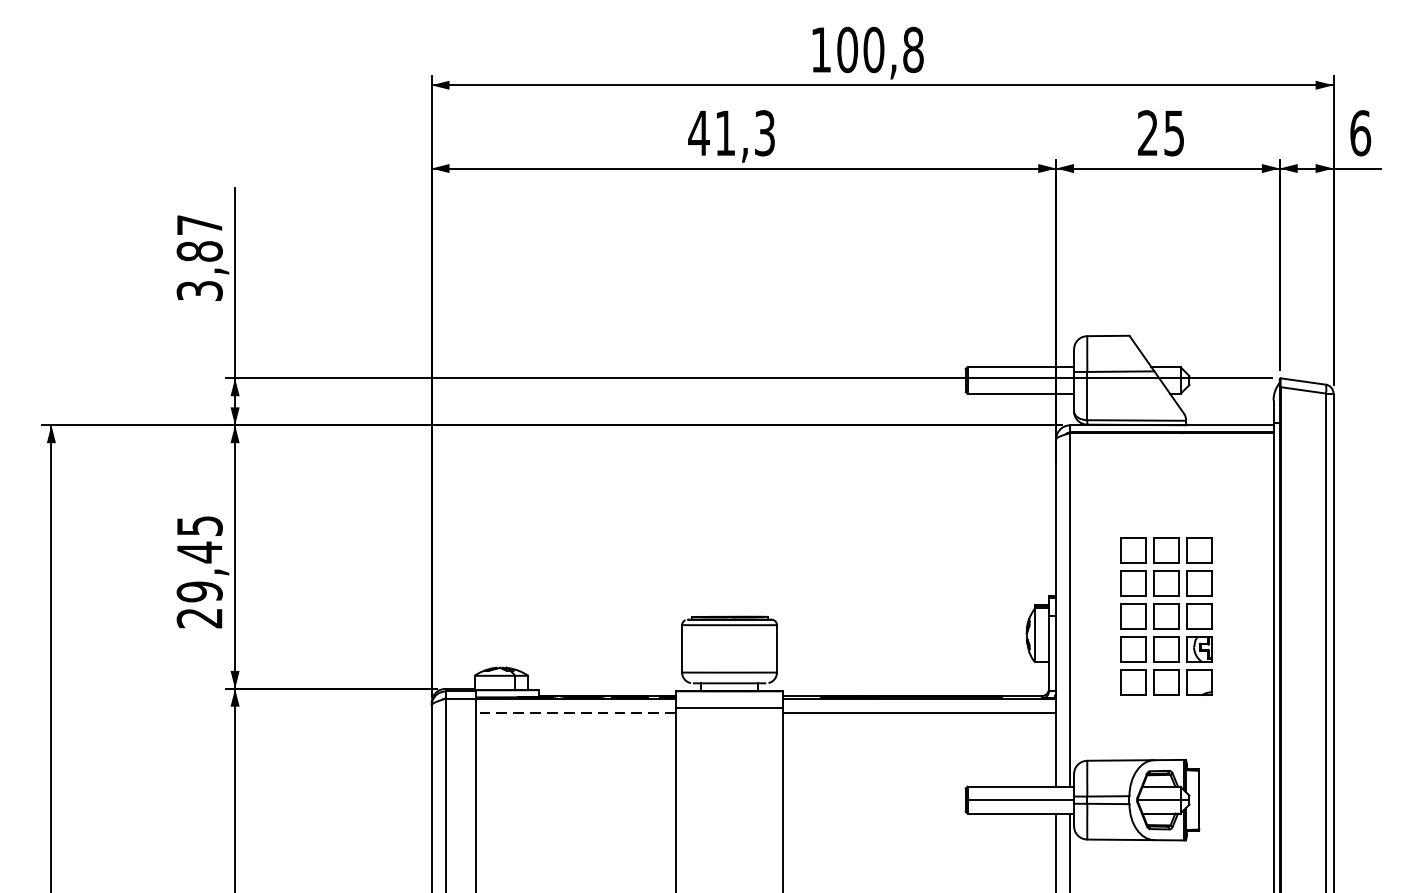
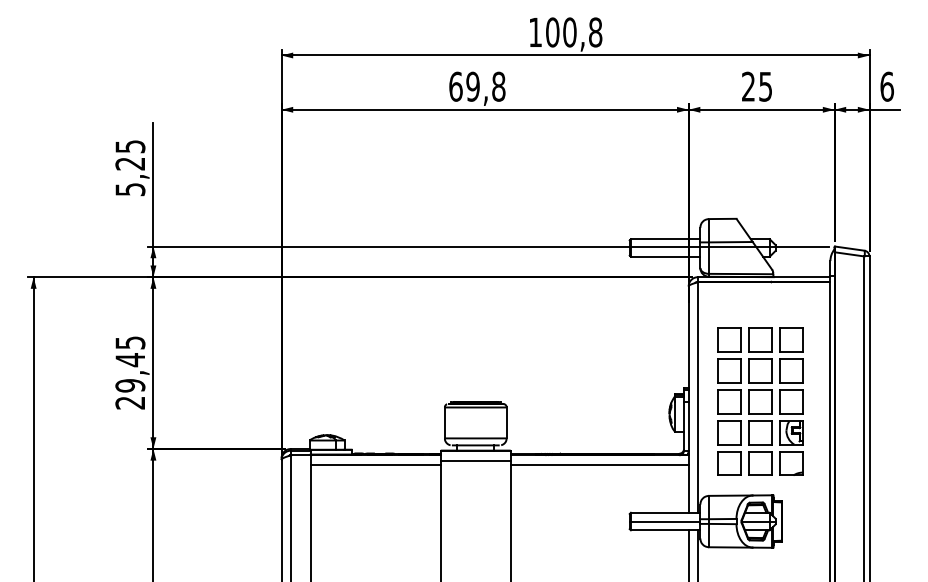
text: (730, 132) -> (476, 86), 41,3 -> 69,8
text: (199, 257) -> (130, 167), 3,87 -> 5,25
part: (1166, 615) -> (760, 401), size x1.43
line: (575, 712) -> (375, 464), dashed -> solid

